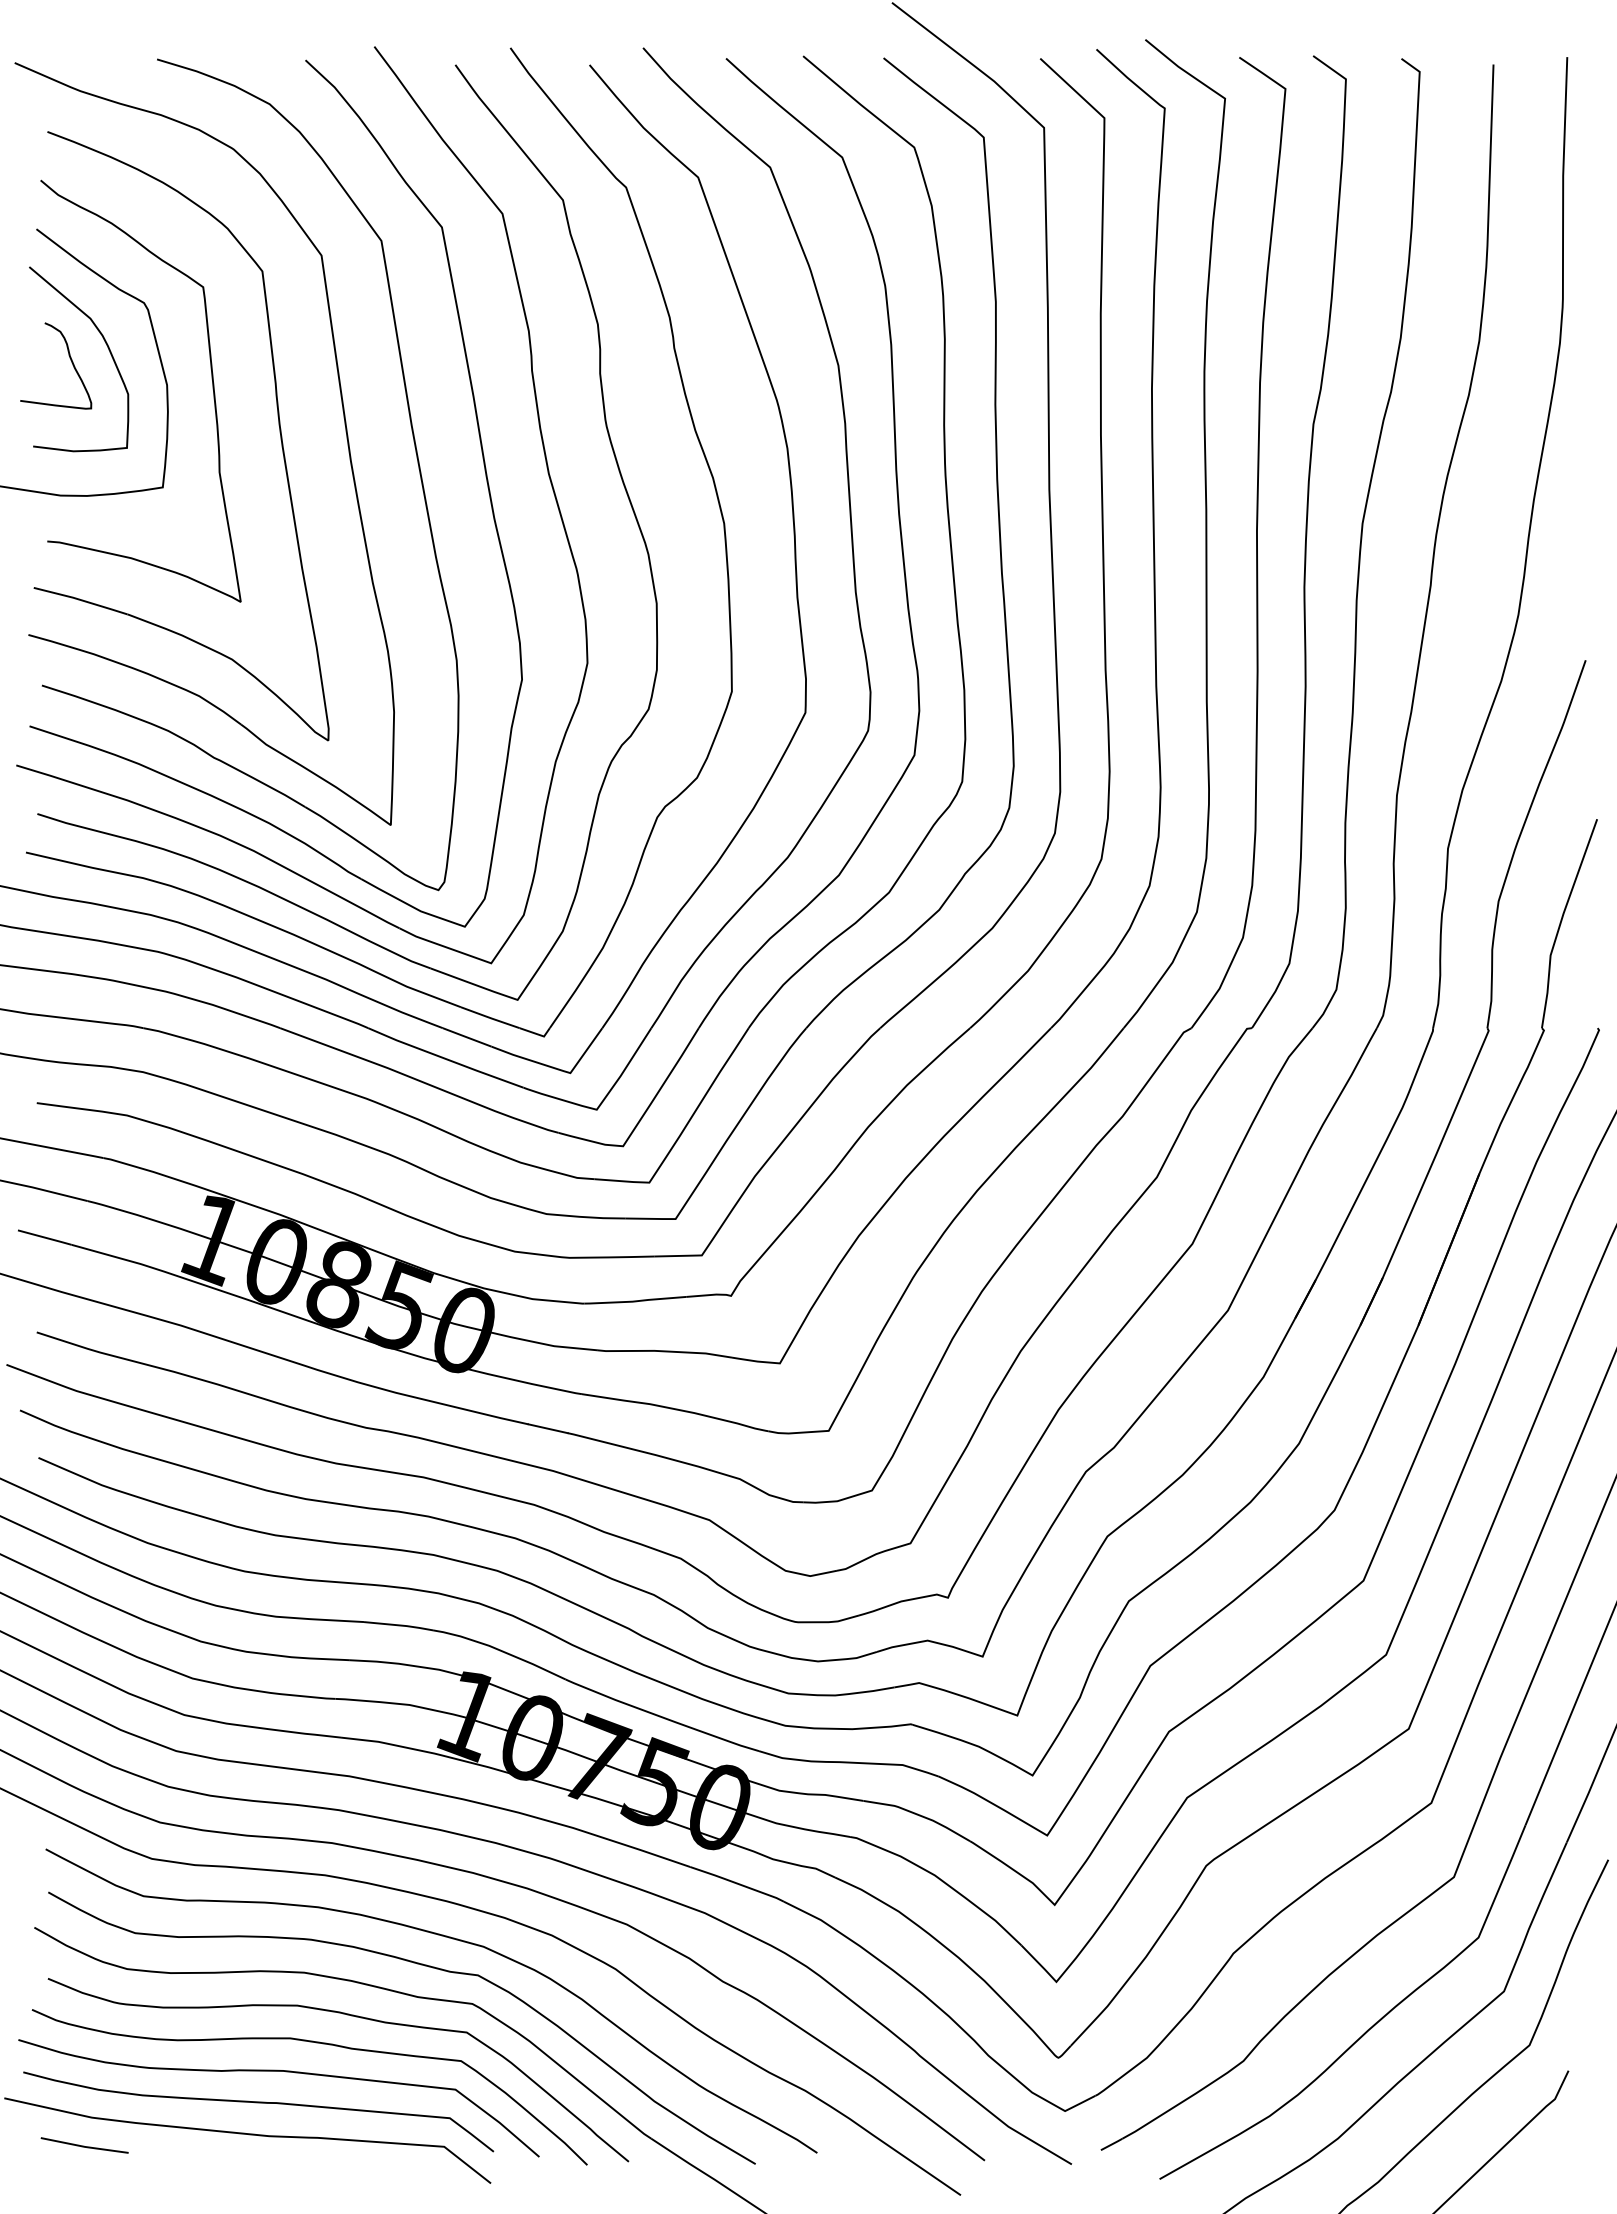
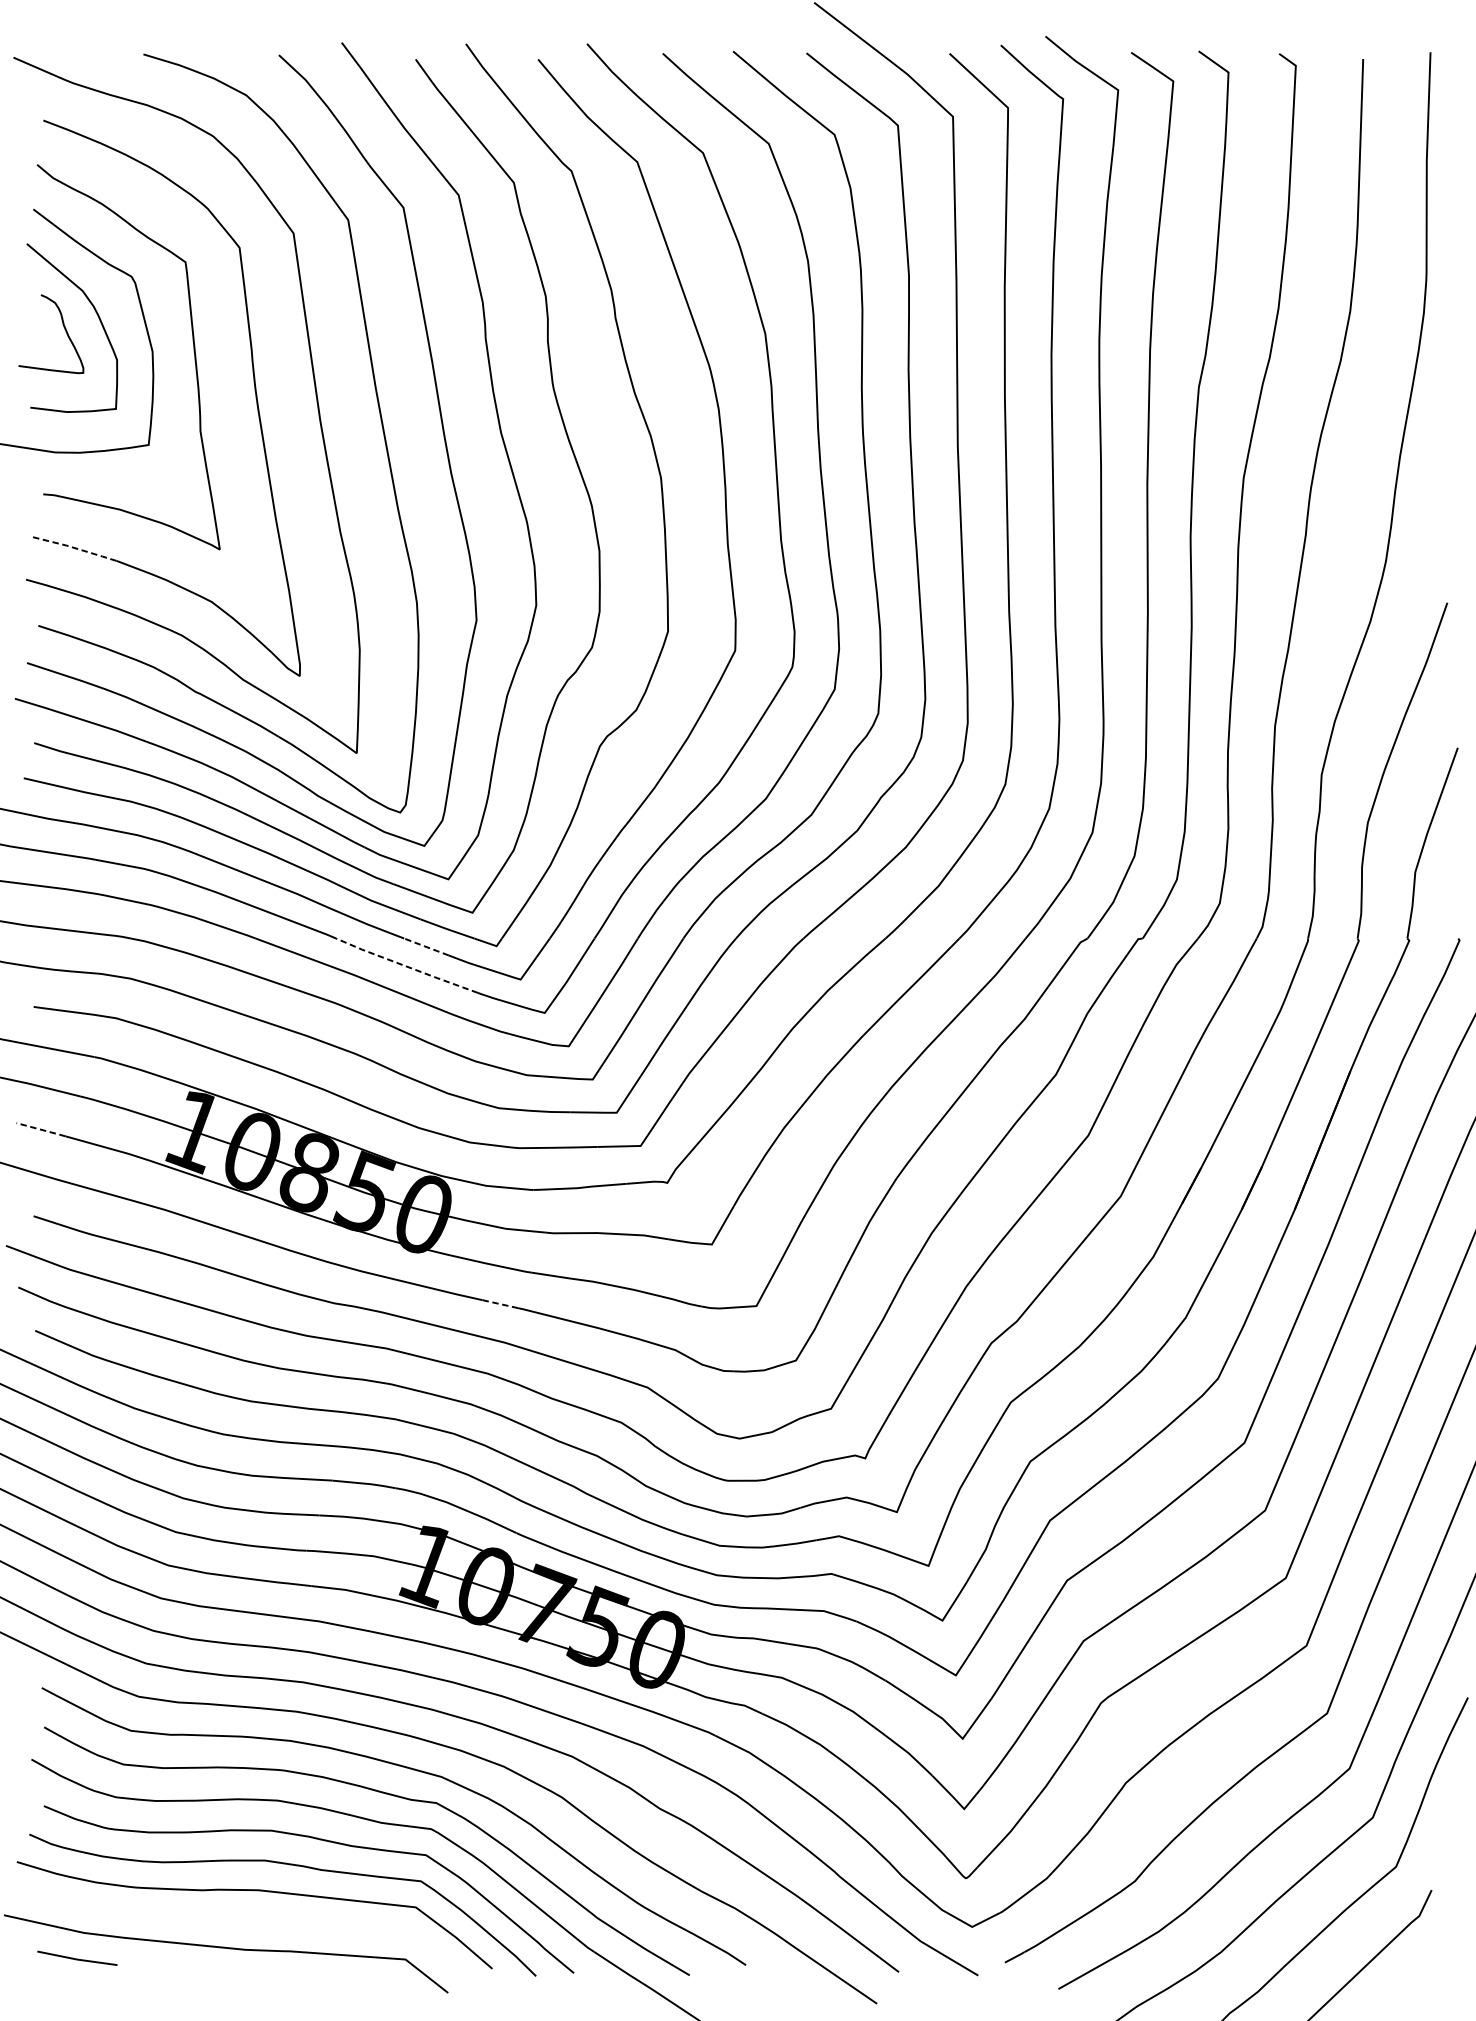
line: (80, 600) -> (73, 548), solid -> dashed
line: (466, 1037) -> (425, 947), solid -> dashed
line: (445, 1058) -> (406, 966), solid -> dashed
line: (44, 1237) -> (40, 1129), solid -> dashed
line: (548, 1428) -> (500, 1303), solid -> dashed
curve: (258, 2103) -> (236, 1920), removed

